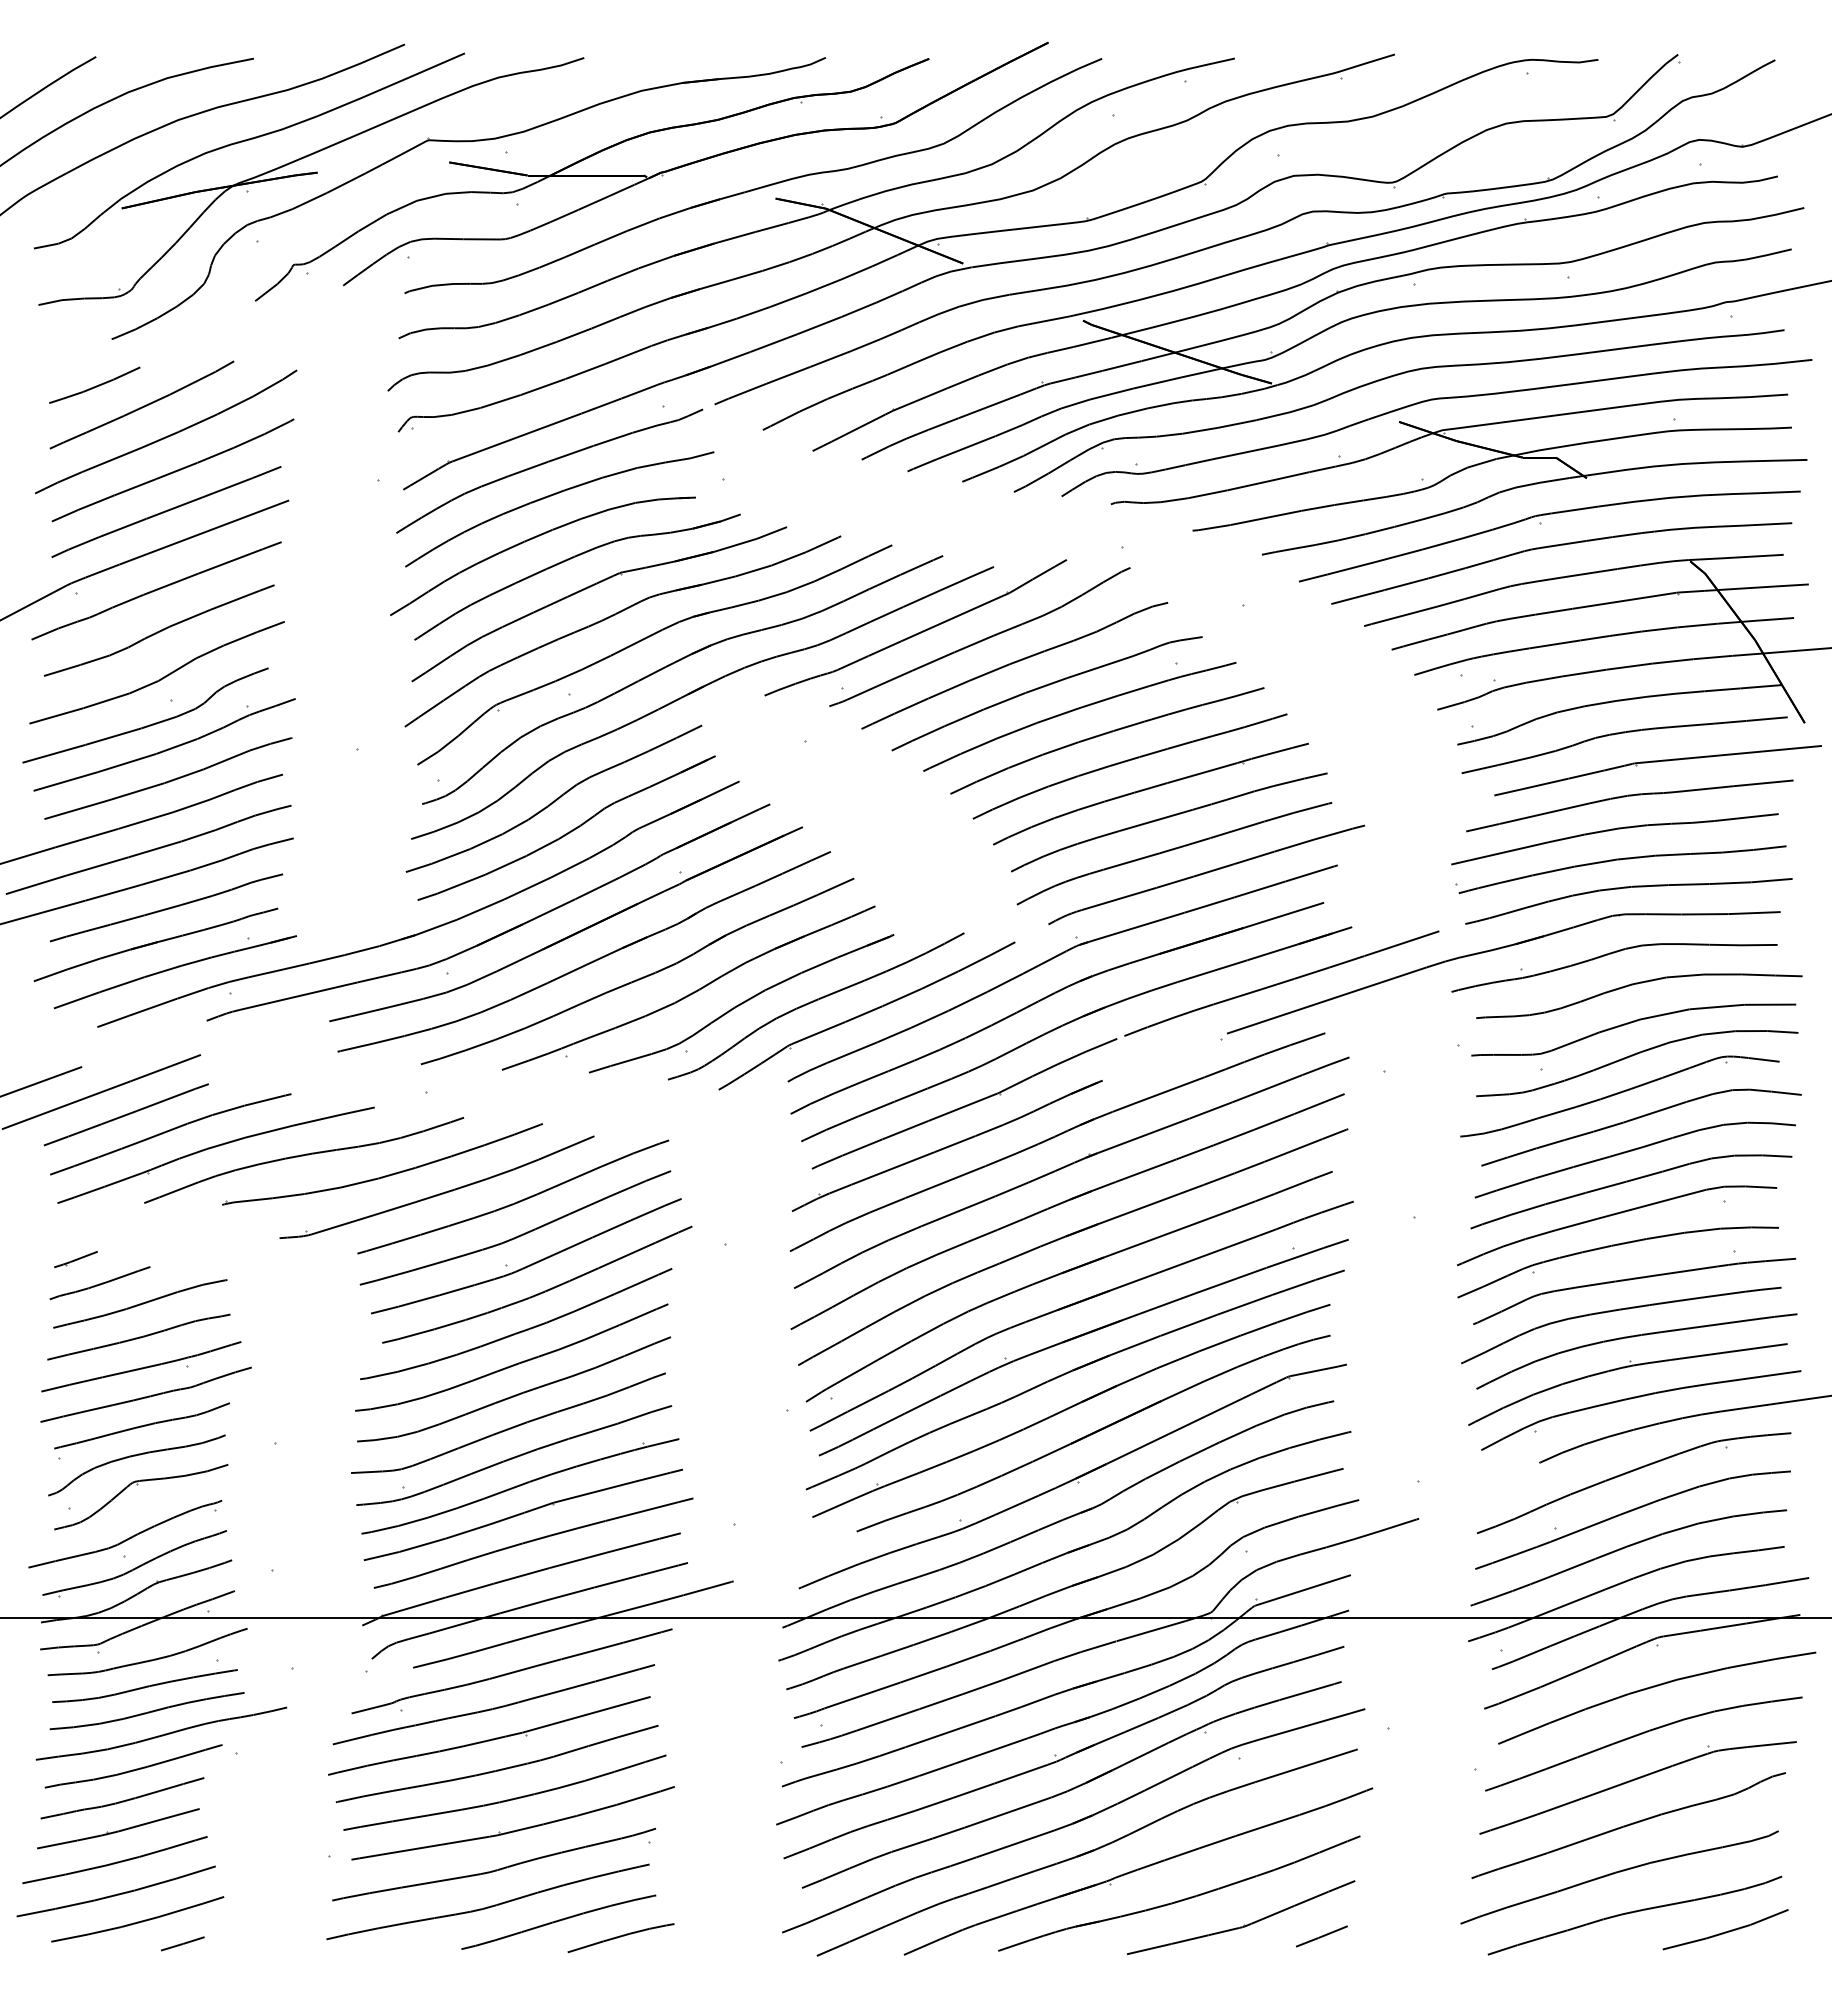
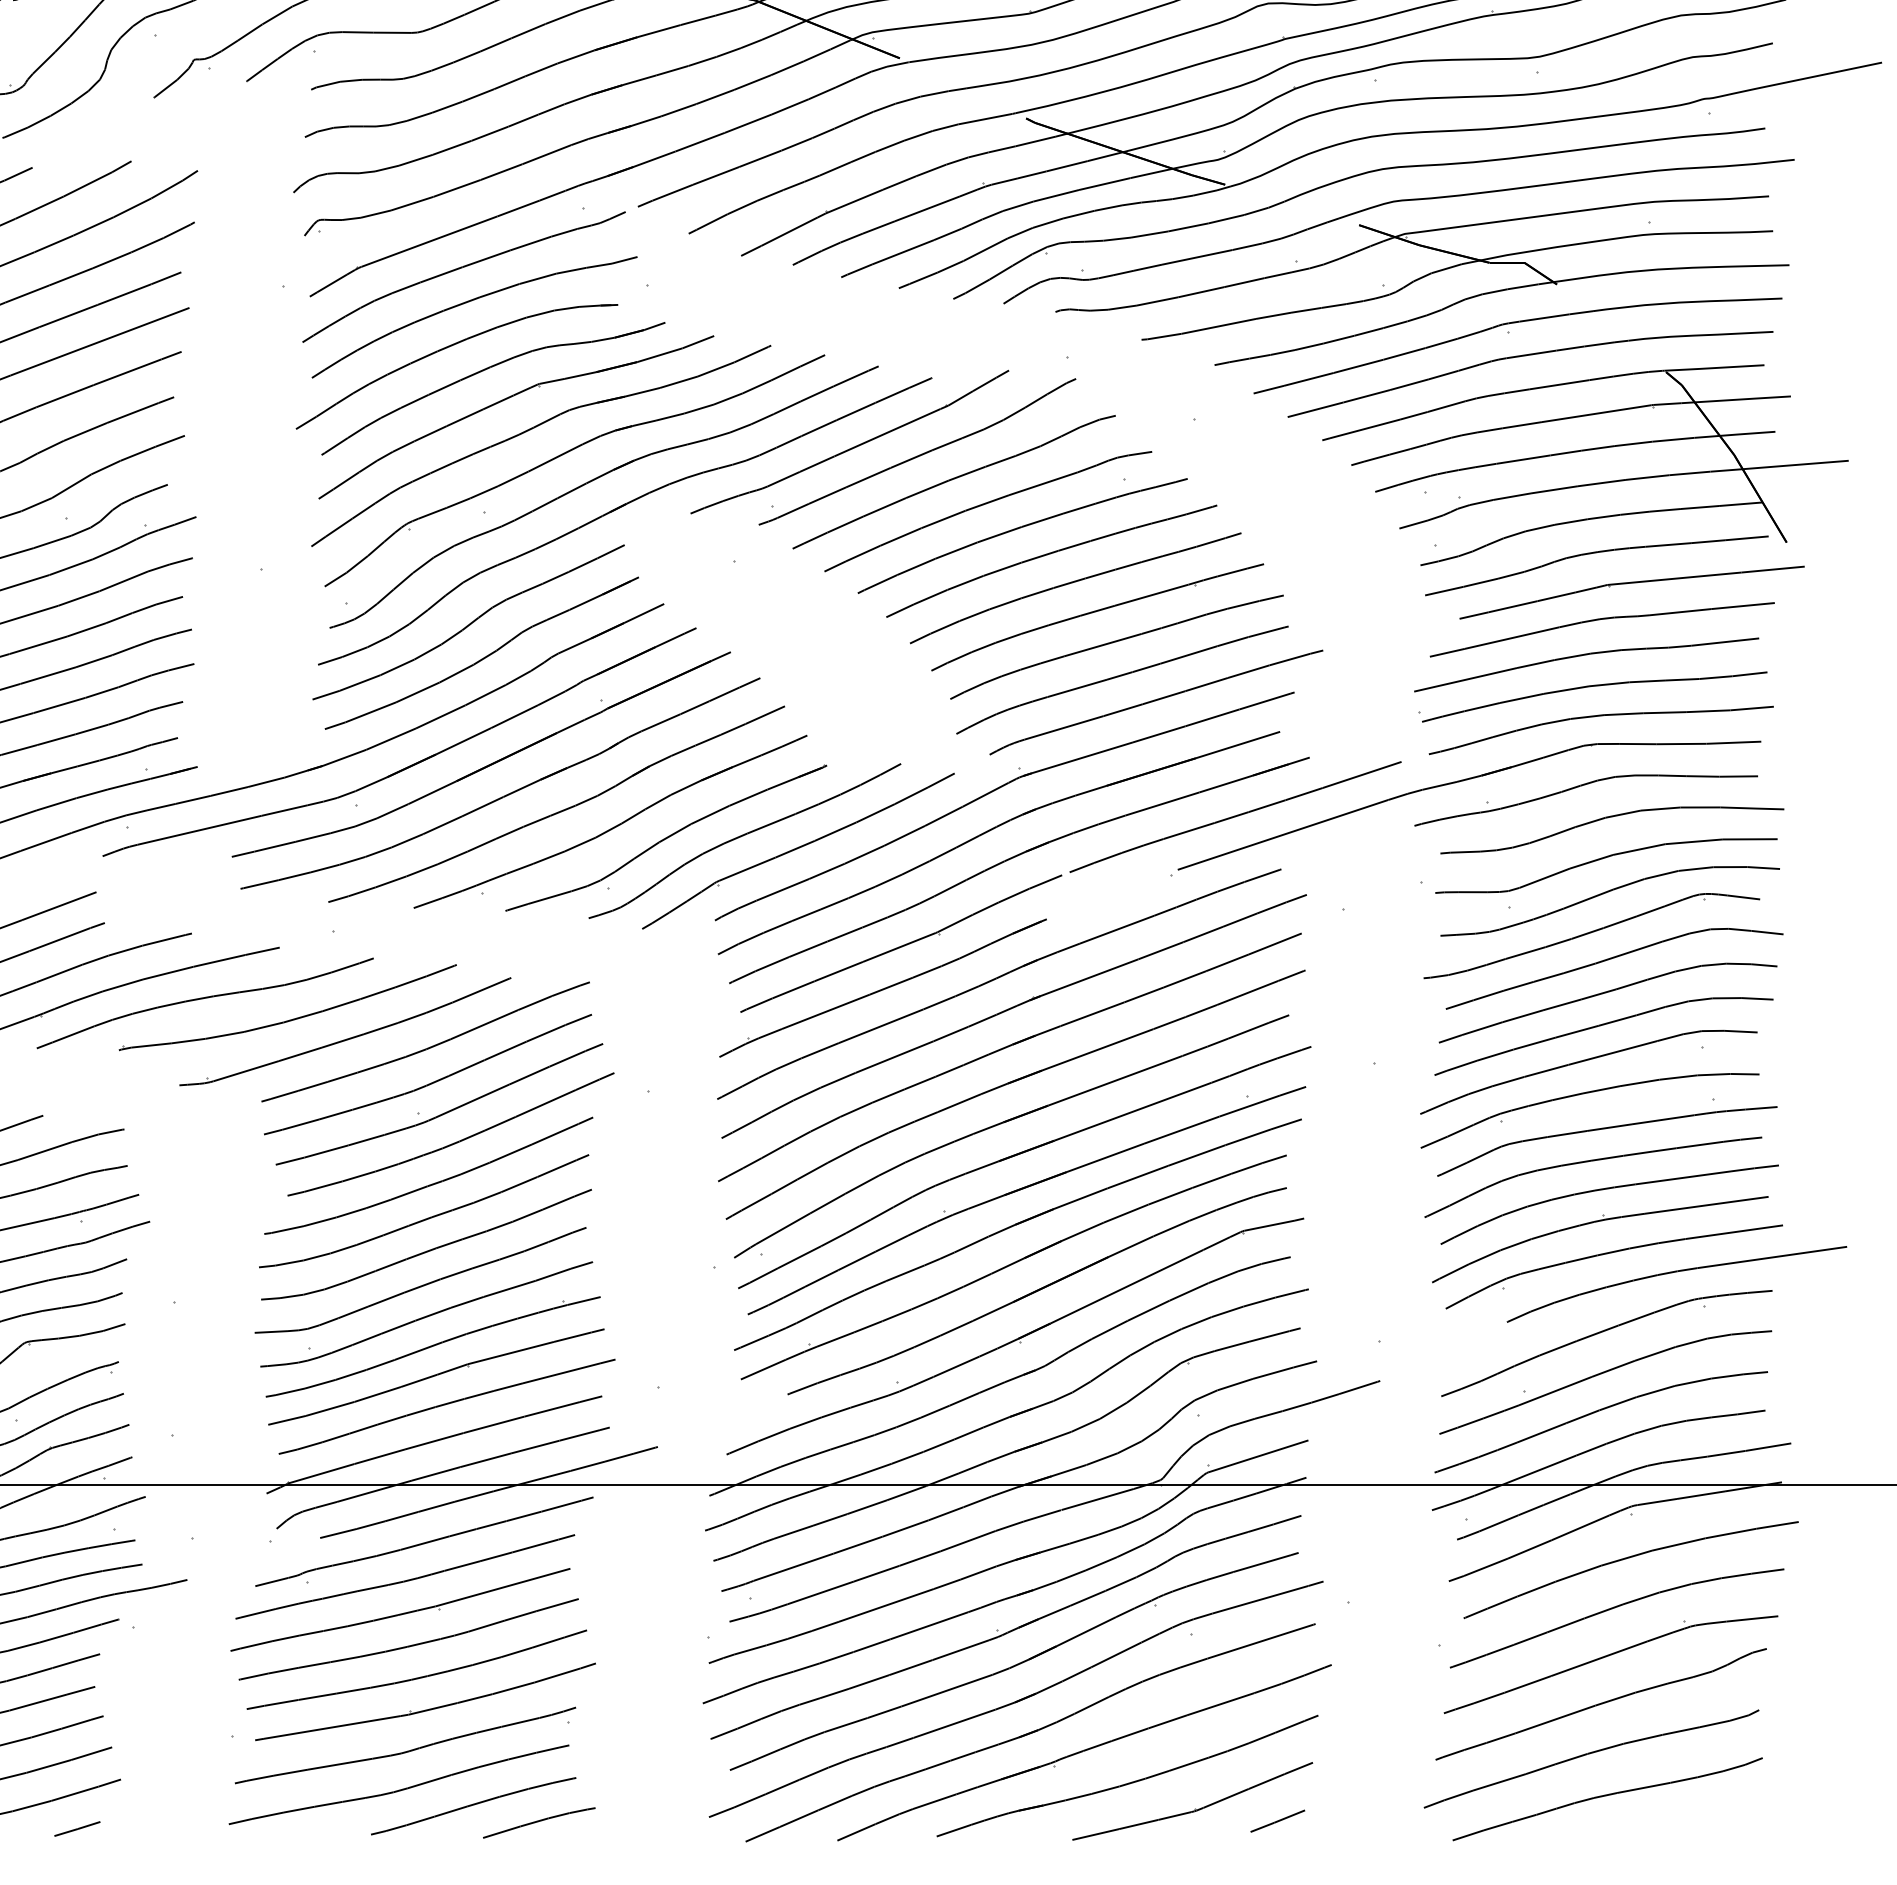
line: (1725, 1931) -> (1703, 1815), removed

